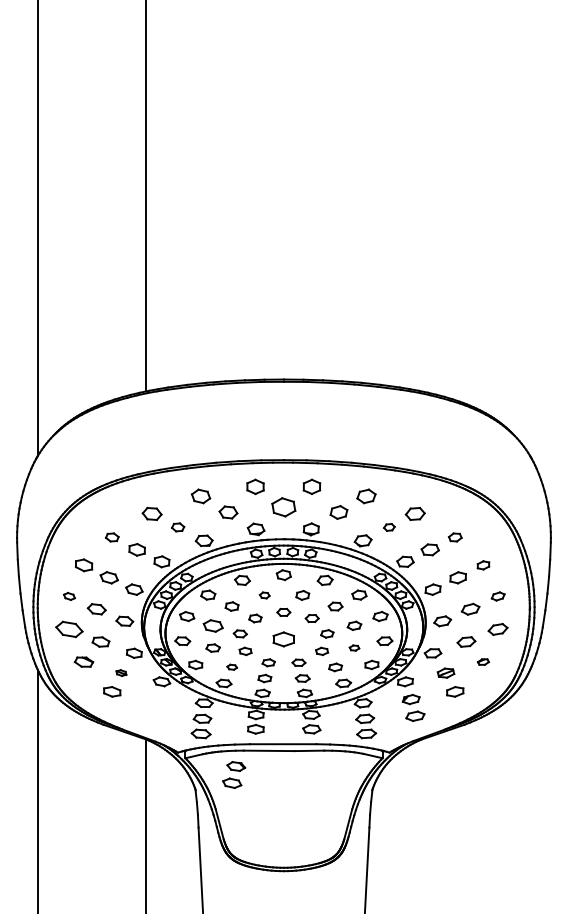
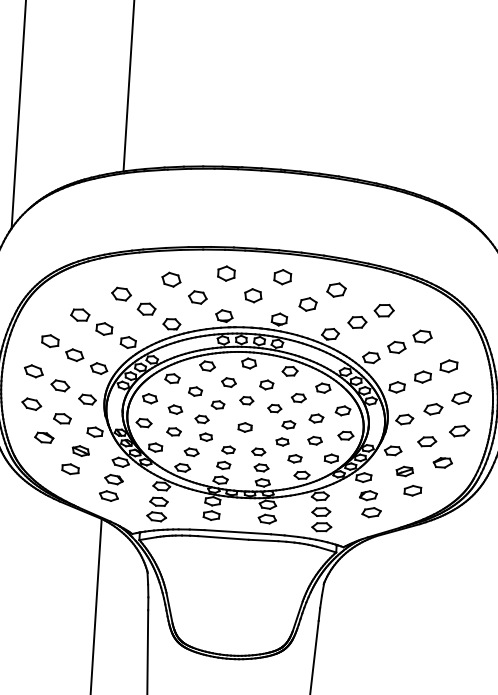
part: (283, 506) -> (253, 294), size x0.71
part: (177, 527) -> (146, 309), size x1.43
part: (389, 527) -> (357, 322), size x1.67
part: (112, 537) -> (80, 315), size x1.43
part: (455, 537) -> (422, 336), size x1.43
part: (483, 565) -> (449, 366), size x1.43
part: (264, 595) -> (228, 382), size x1.43
part: (69, 596) -> (33, 371), size x1.67
part: (498, 596) -> (462, 398), size x1.43
part: (212, 625) -> (174, 409), size x0.71
part: (69, 629) -> (31, 404), size x0.71
part: (283, 638) -> (244, 426), size x0.62
part: (354, 647) -> (315, 440), size x1.43
part: (483, 661) -> (442, 462), size x1.67
part: (232, 666) -> (192, 451), size x1.43
part: (121, 672) -> (81, 450), size x1.67
part: (234, 774) -> (111, 487), moved

